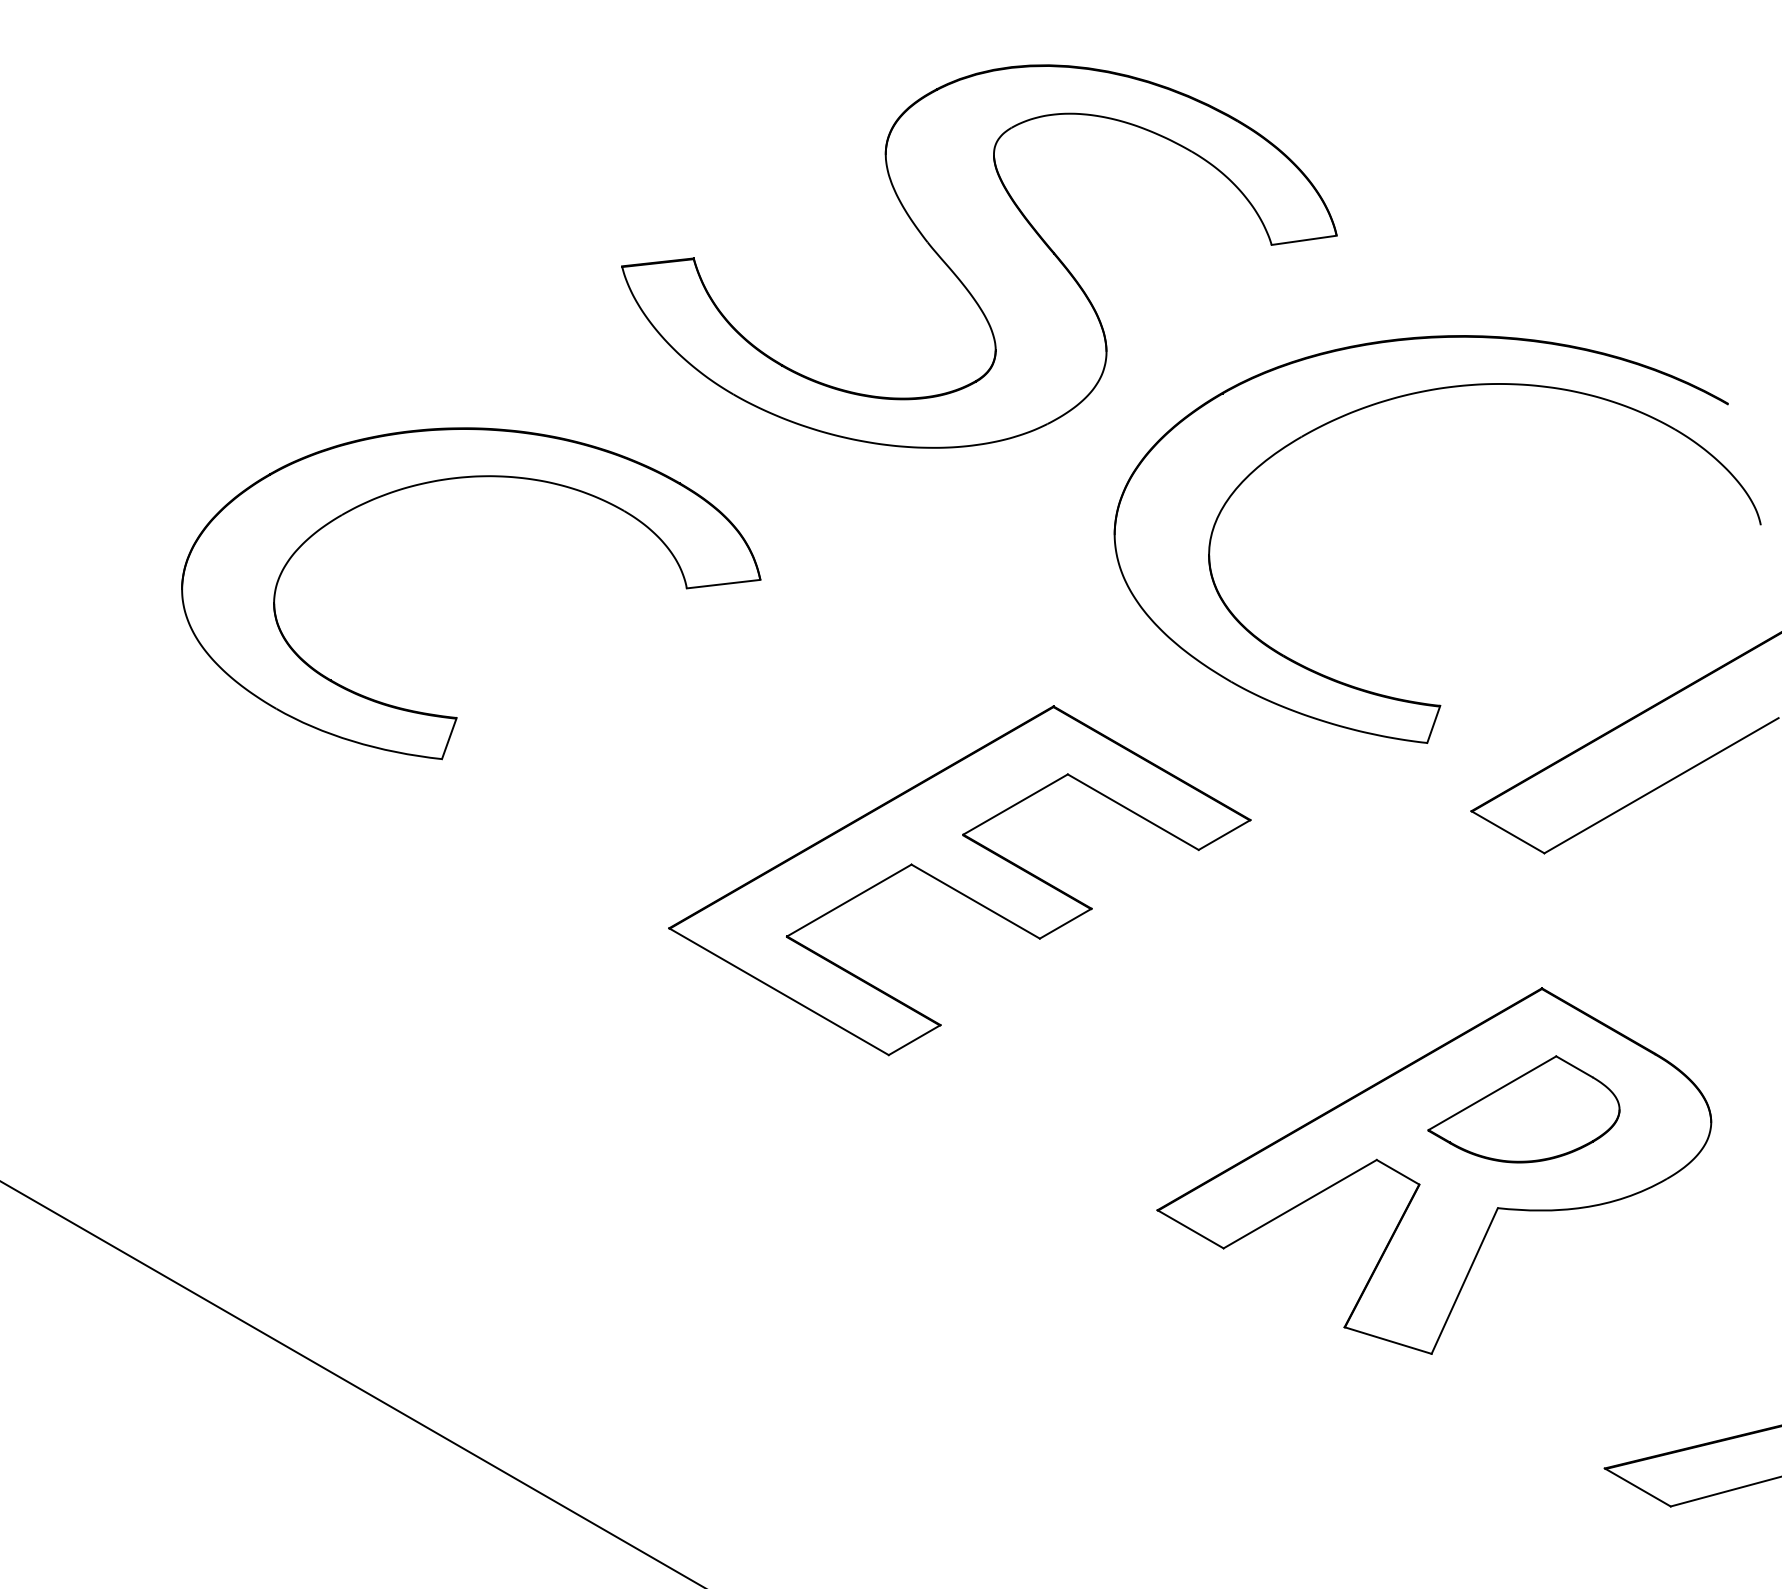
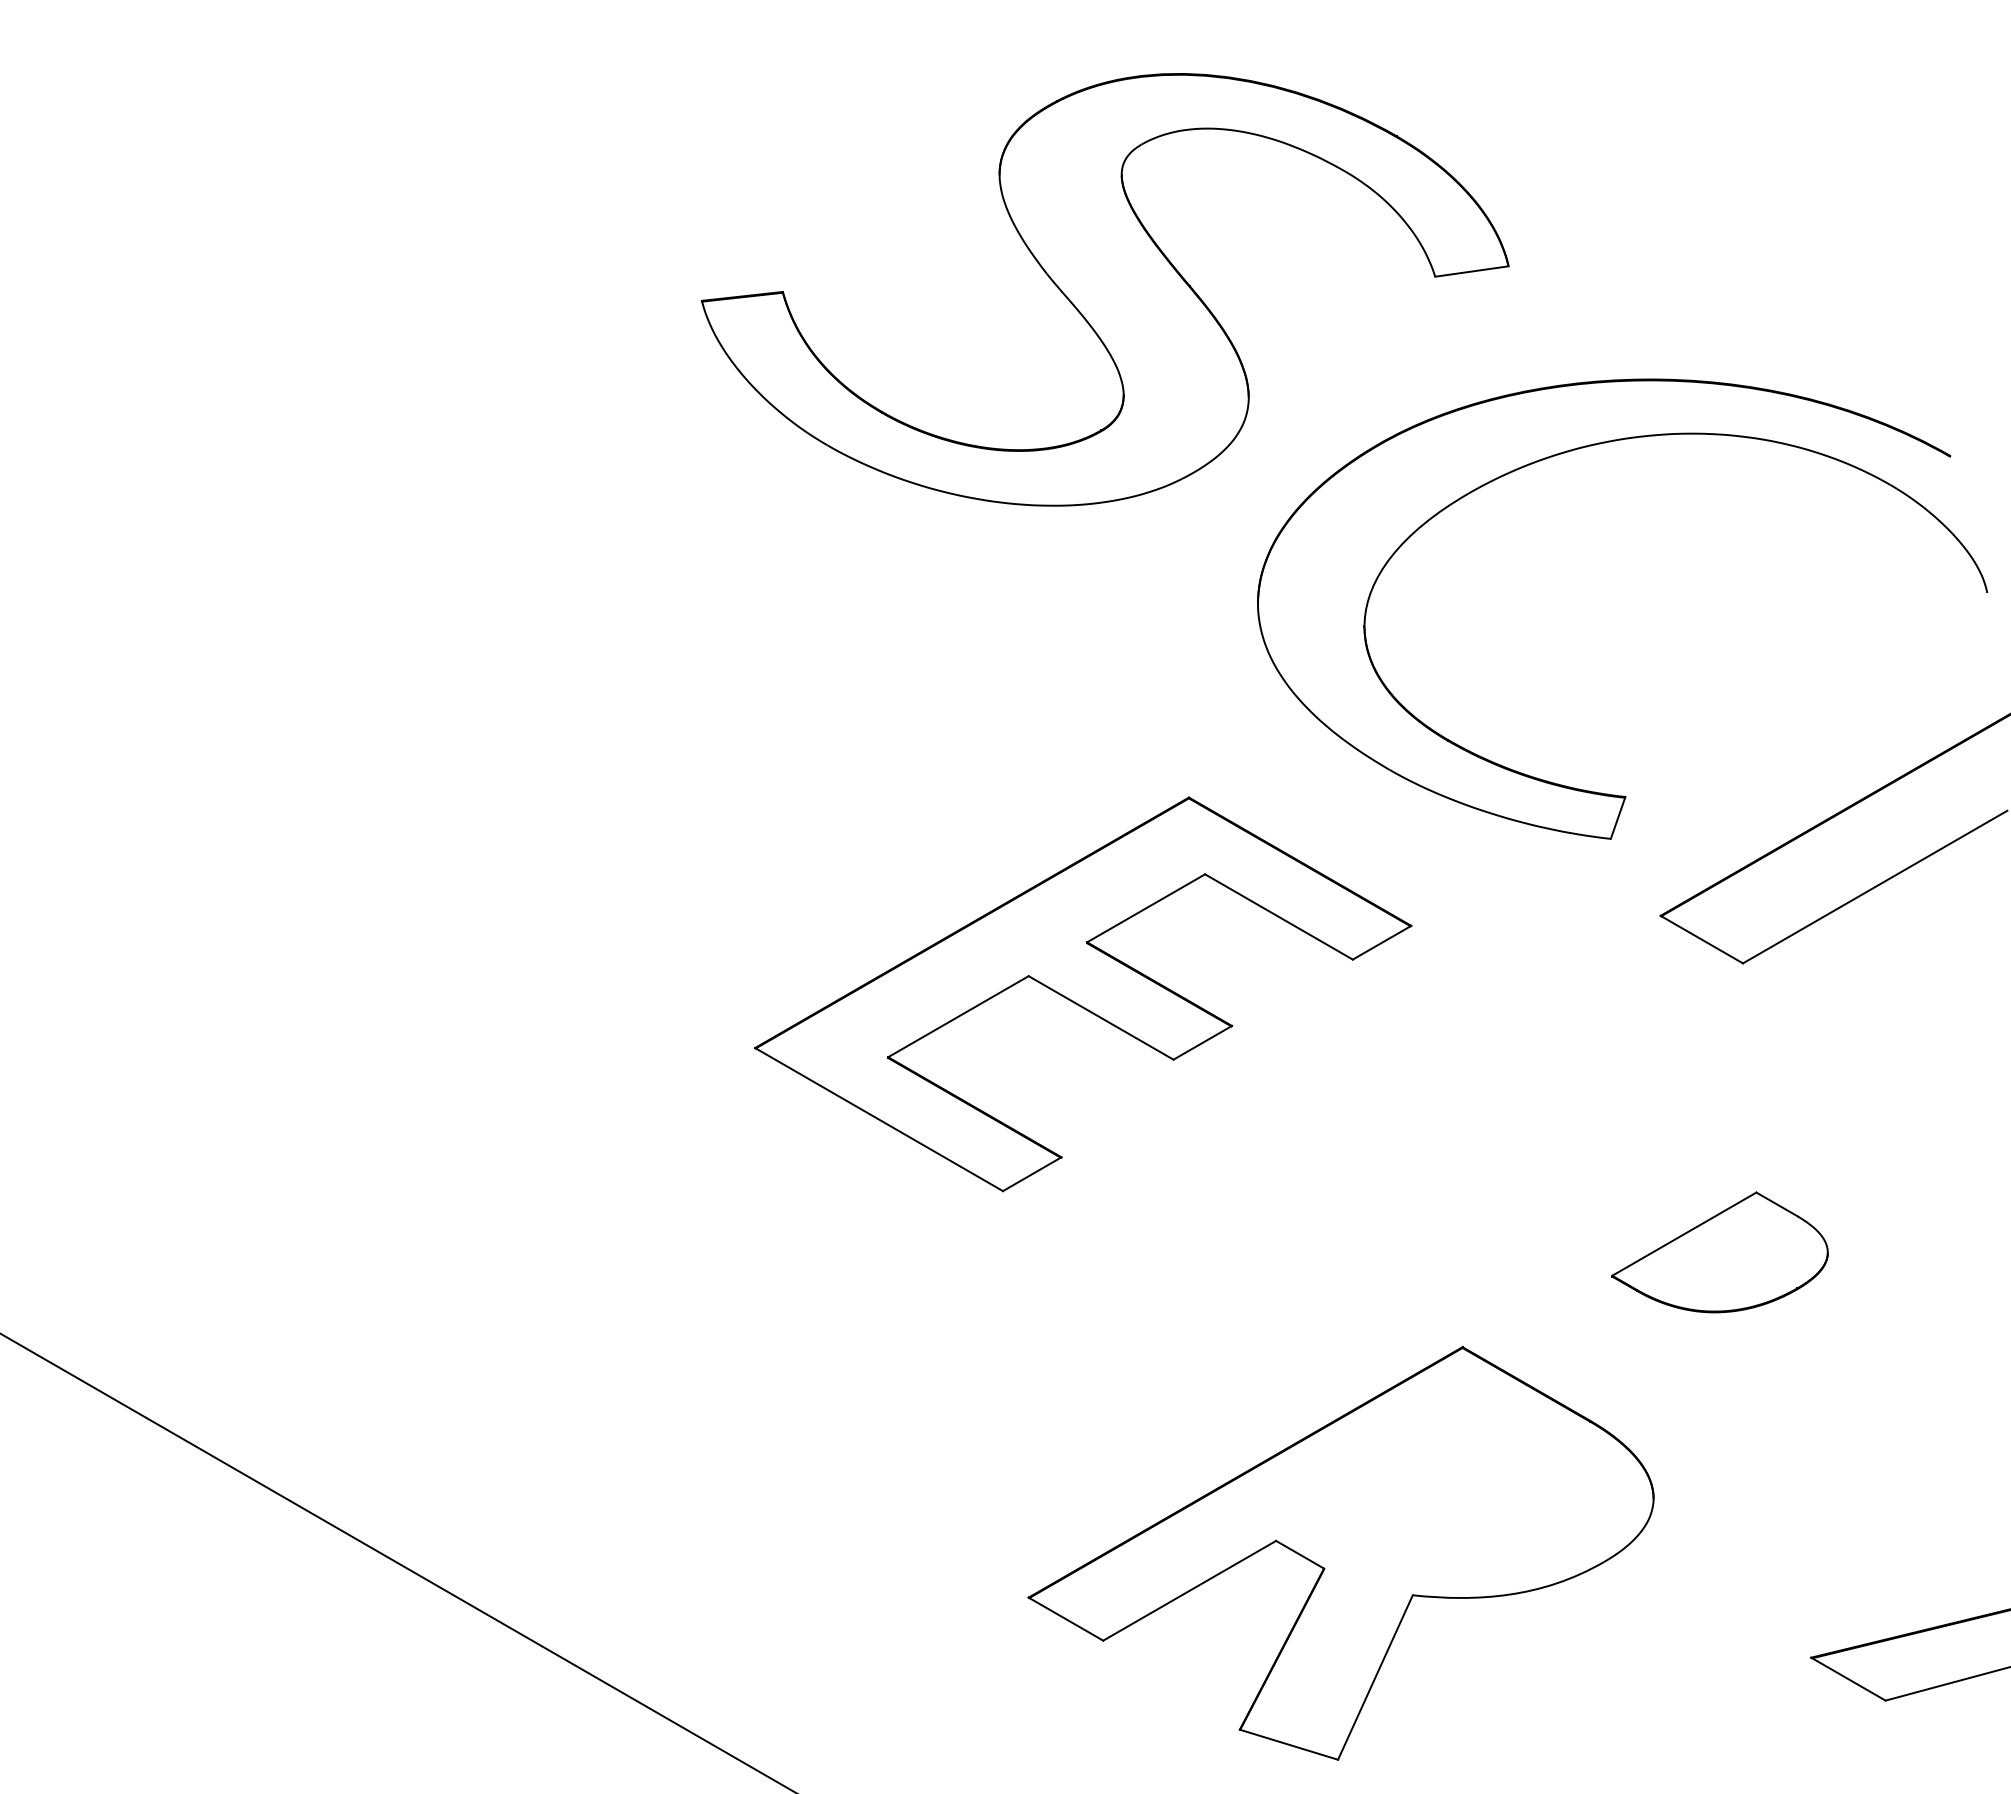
part: (465, 478) -> (525, 540), removed
part: (1434, 1170) -> (1341, 1552), moved

